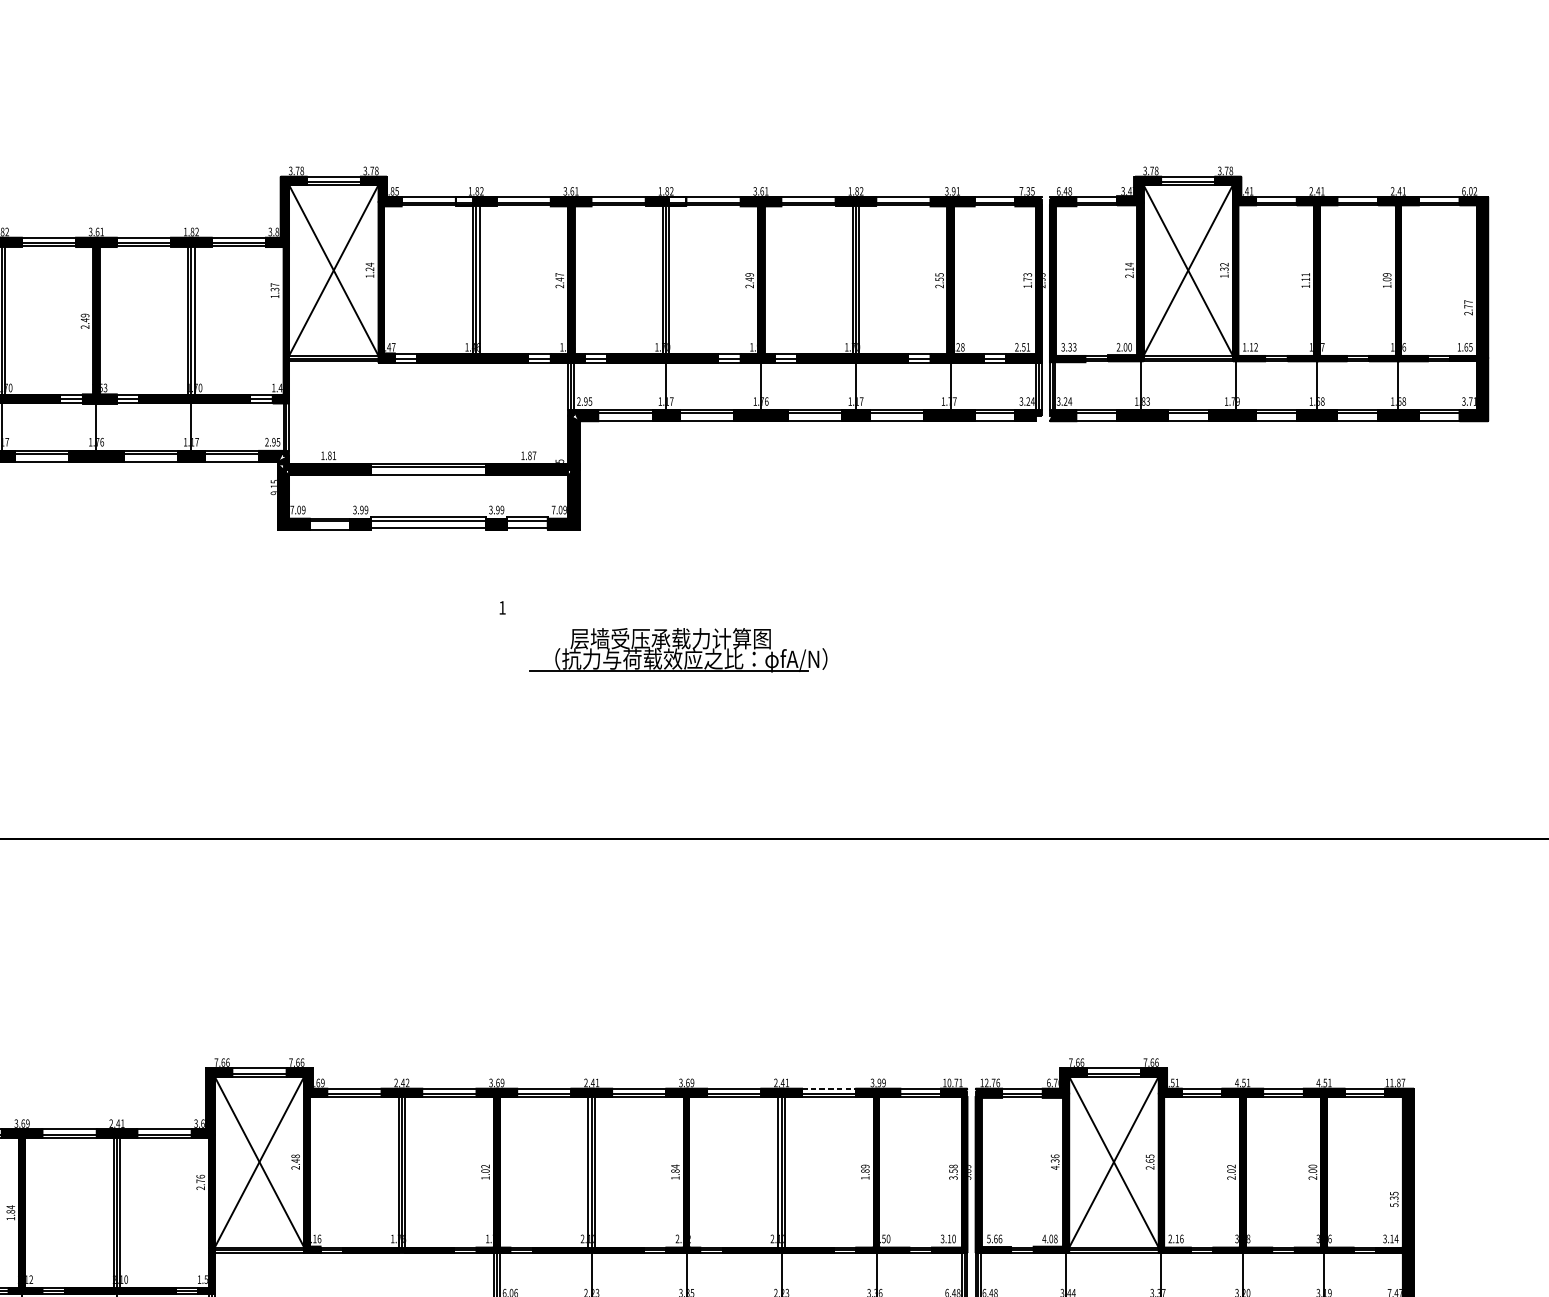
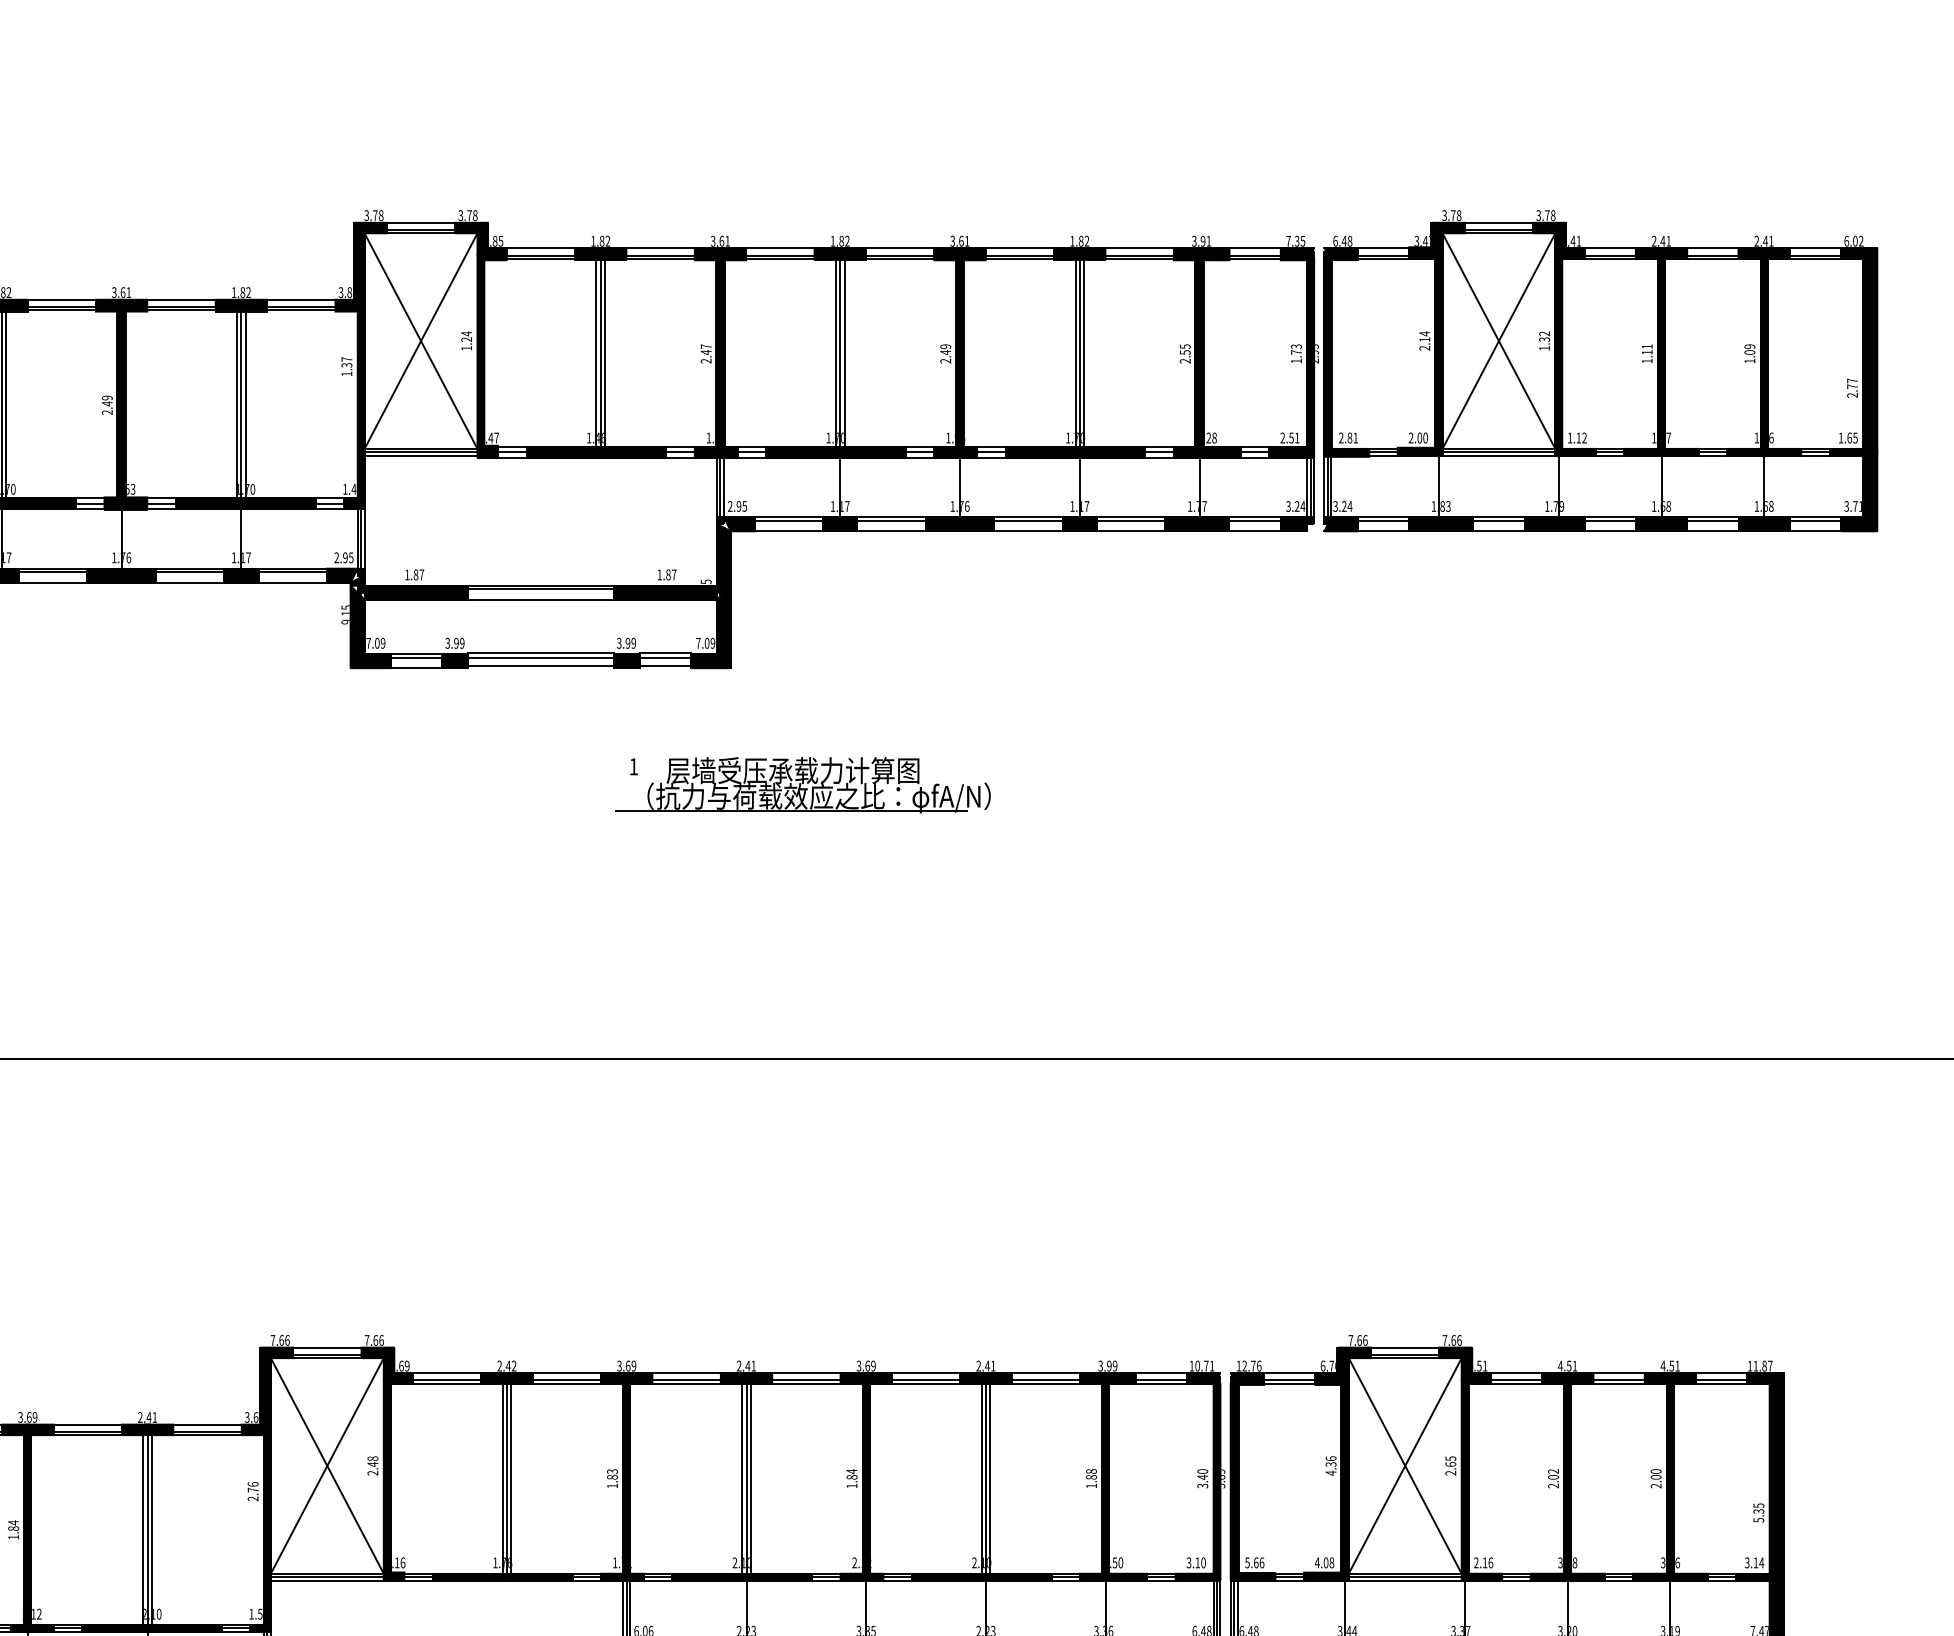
fill: (467, 201) -> (589, 253), added
fill: (674, 201) -> (850, 253), added
text: (1068, 346) -> (1348, 437), 3.33 -> 2.81
text: (334, 455) -> (421, 574), 1.81 -> 1.87
part: (678, 650) -> (802, 785), moved
line: (829, 1088) -> (1046, 1373), dashed -> solid
text: (865, 1166) -> (1091, 1471), 1.89 -> 1.88
text: (485, 1168) -> (612, 1474), 1.02 -> 1.83
text: (953, 1168) -> (1202, 1474), 3.58 -> 3.40

